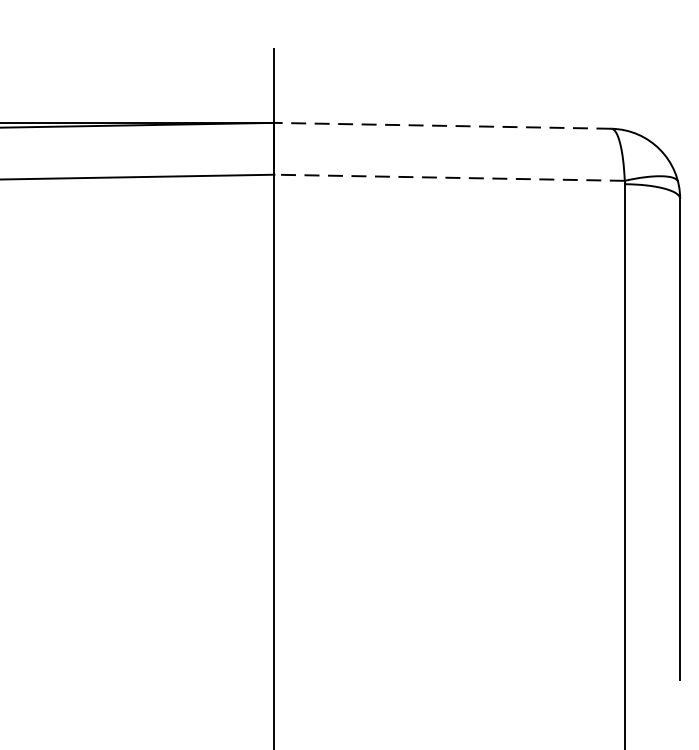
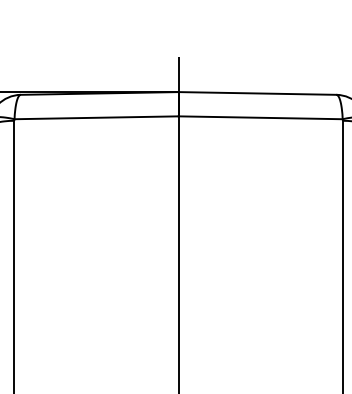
line: (442, 125) -> (257, 93), dashed -> solid
line: (449, 177) -> (260, 117), dashed -> solid

